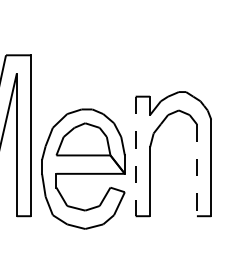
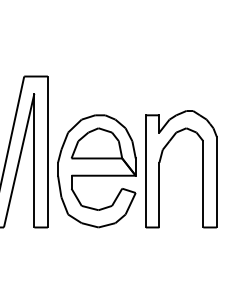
line: (135, 156) -> (145, 171), dashed -> solid
part: (83, 169) -> (96, 171), moved
line: (197, 170) -> (203, 184), dashed -> solid

